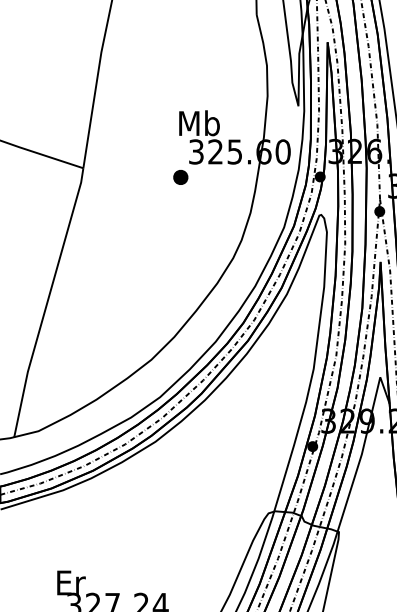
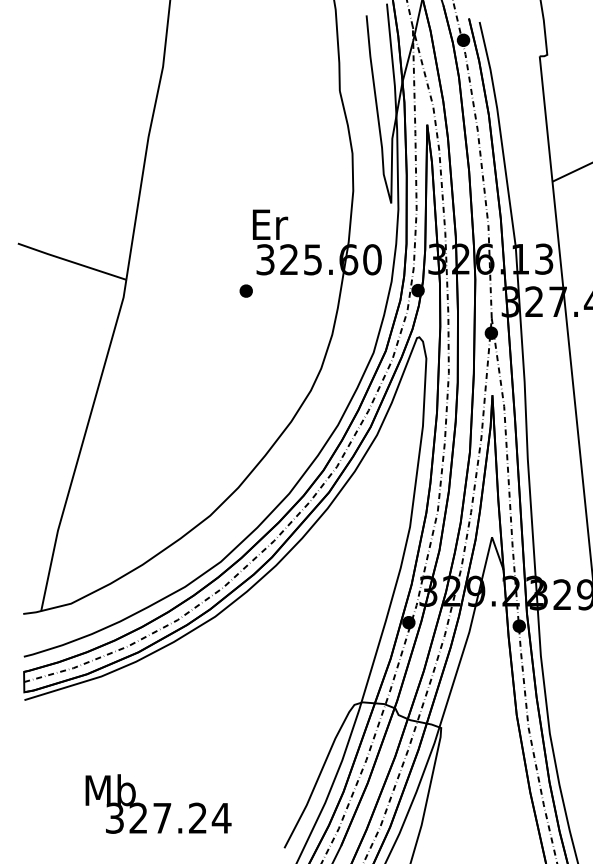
text: (199, 123) -> (269, 224), Mb -> Er
part: (180, 176) -> (245, 290), size x0.71
text: (70, 582) -> (110, 790), Er -> Mb

